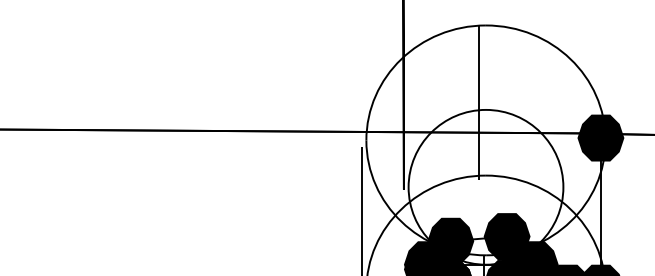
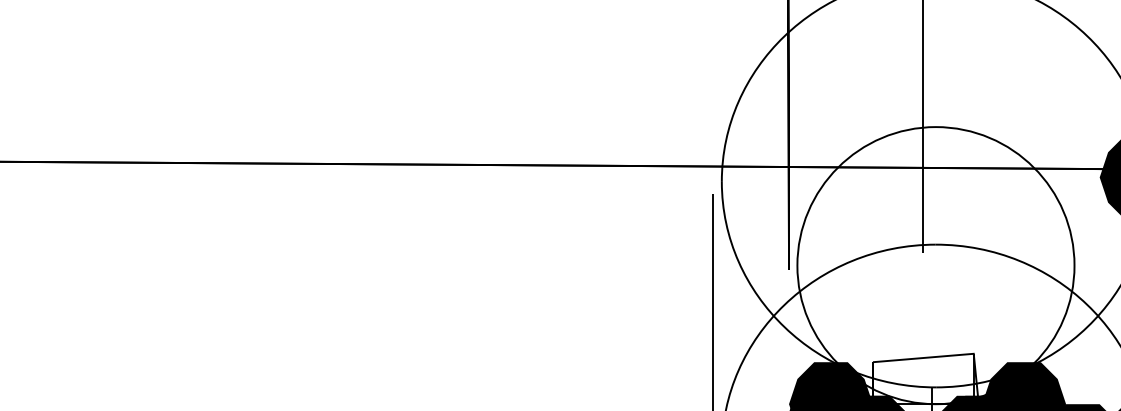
fill: (506, 236) -> (972, 353), removed
fill: (450, 240) -> (872, 360), removed

